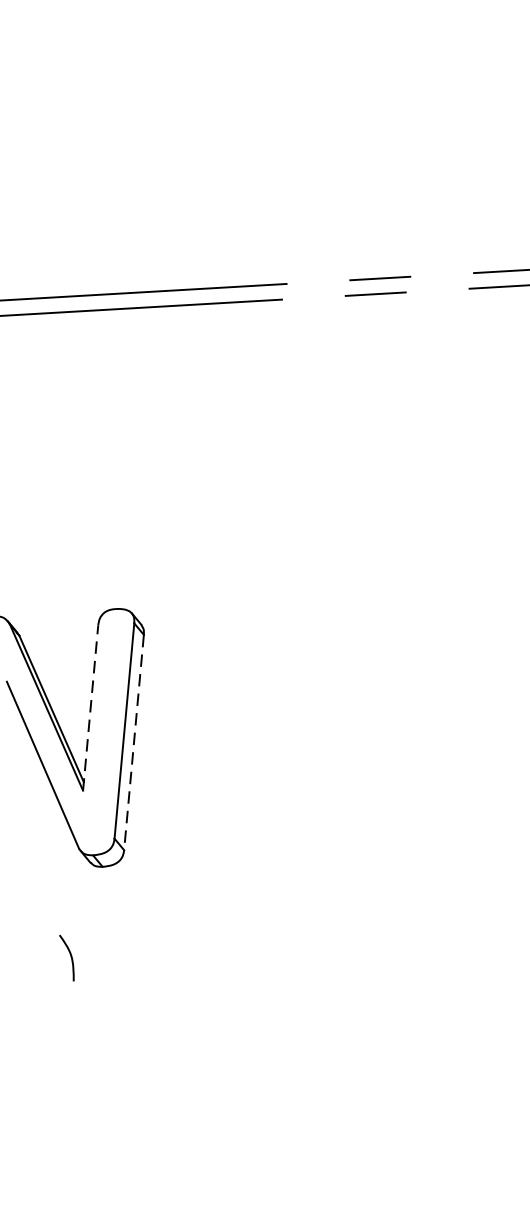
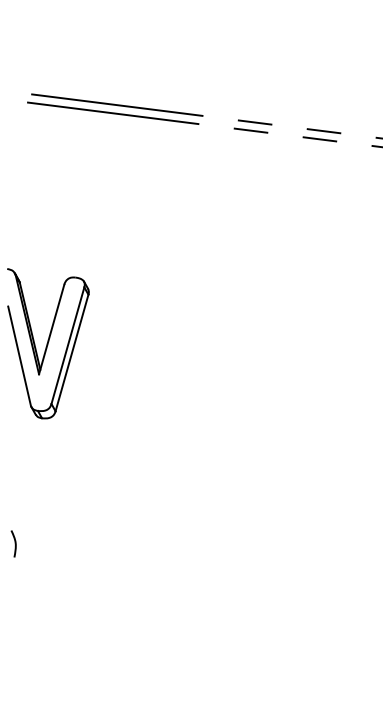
line: (90, 707) -> (51, 329), dashed -> solid
line: (134, 743) -> (72, 353), dashed -> solid
curve: (69, 956) -> (14, 543), moved

